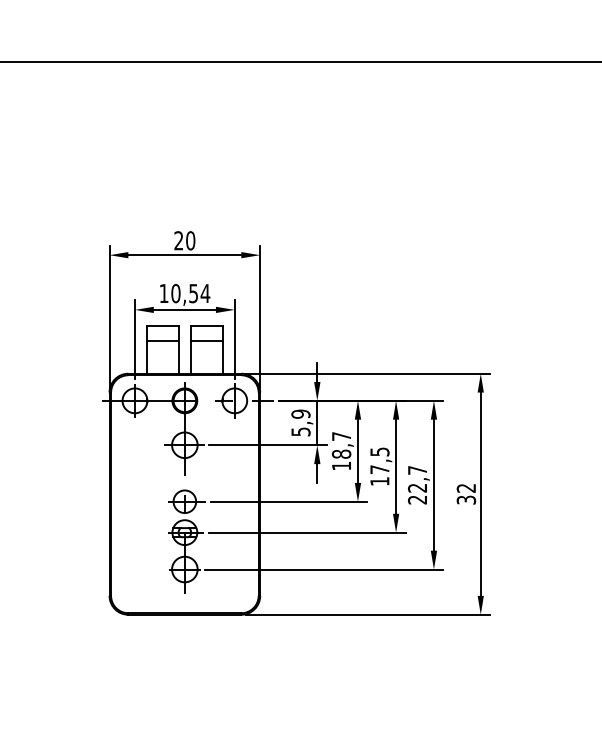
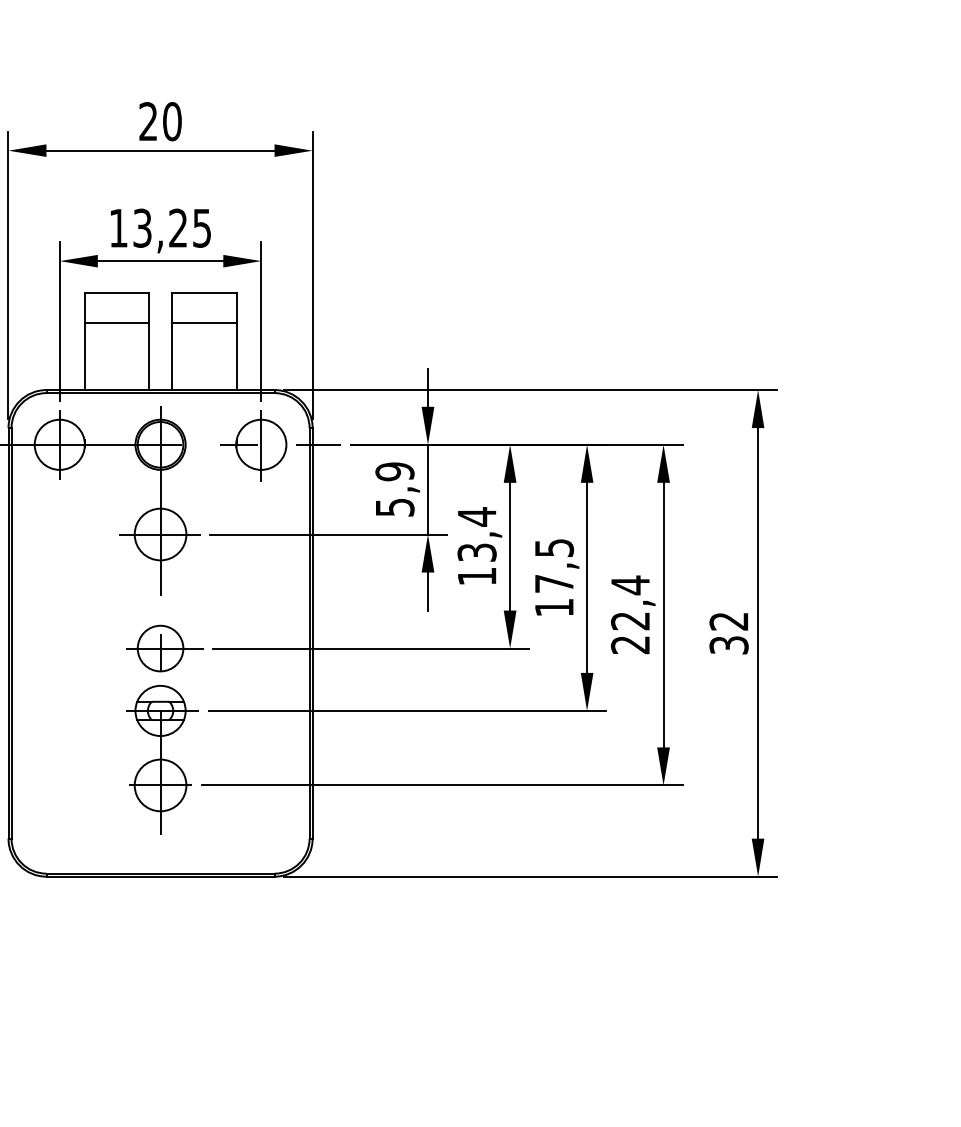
text: (190, 293) -> (171, 228), 10,54 -> 13,25
text: (341, 444) -> (476, 532), 18,7 -> 13,4
text: (417, 470) -> (630, 585), 22,7 -> 22,4

